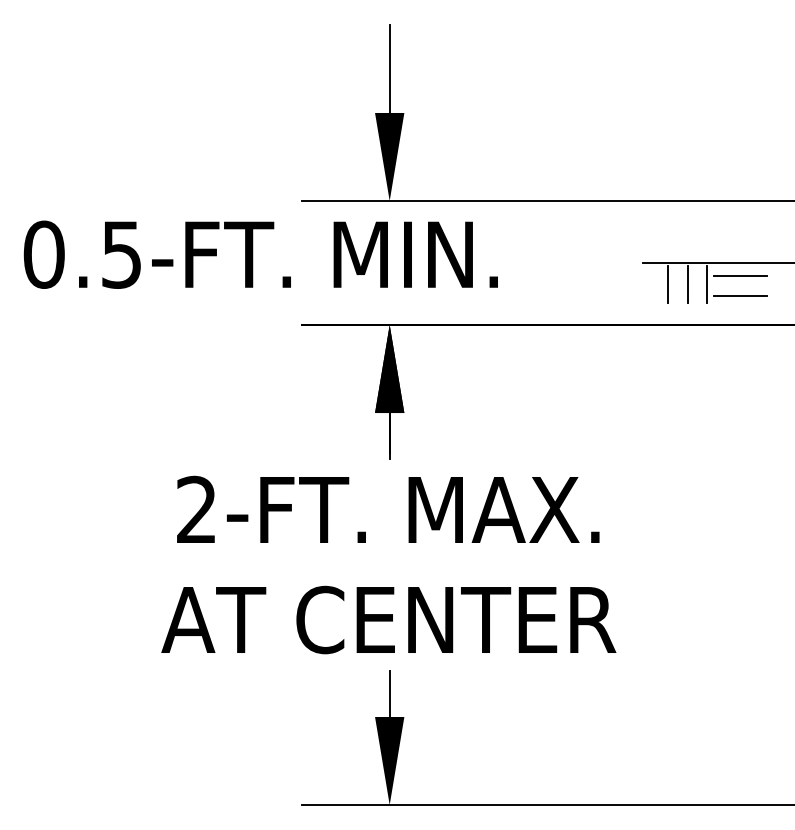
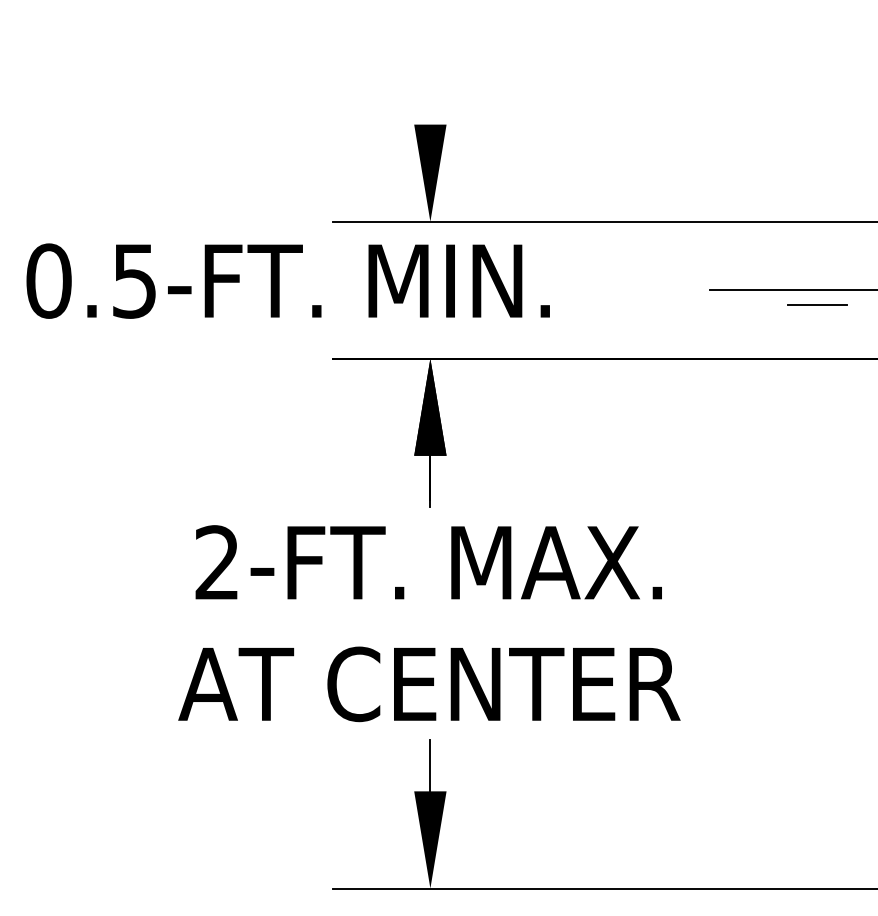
line: (389, 68) -> (430, 75), removed
line: (667, 284) -> (737, 313), removed
line: (687, 284) -> (759, 313), removed
line: (707, 284) -> (781, 313), removed
line: (740, 295) -> (817, 326), removed

